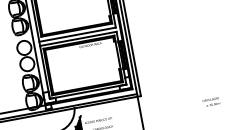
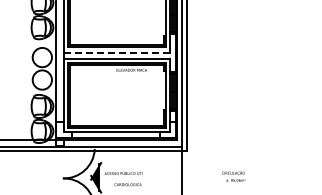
line: (77, 35) -> (116, 53), solid -> dashed
text: (211, 102) -> (233, 176), moved

